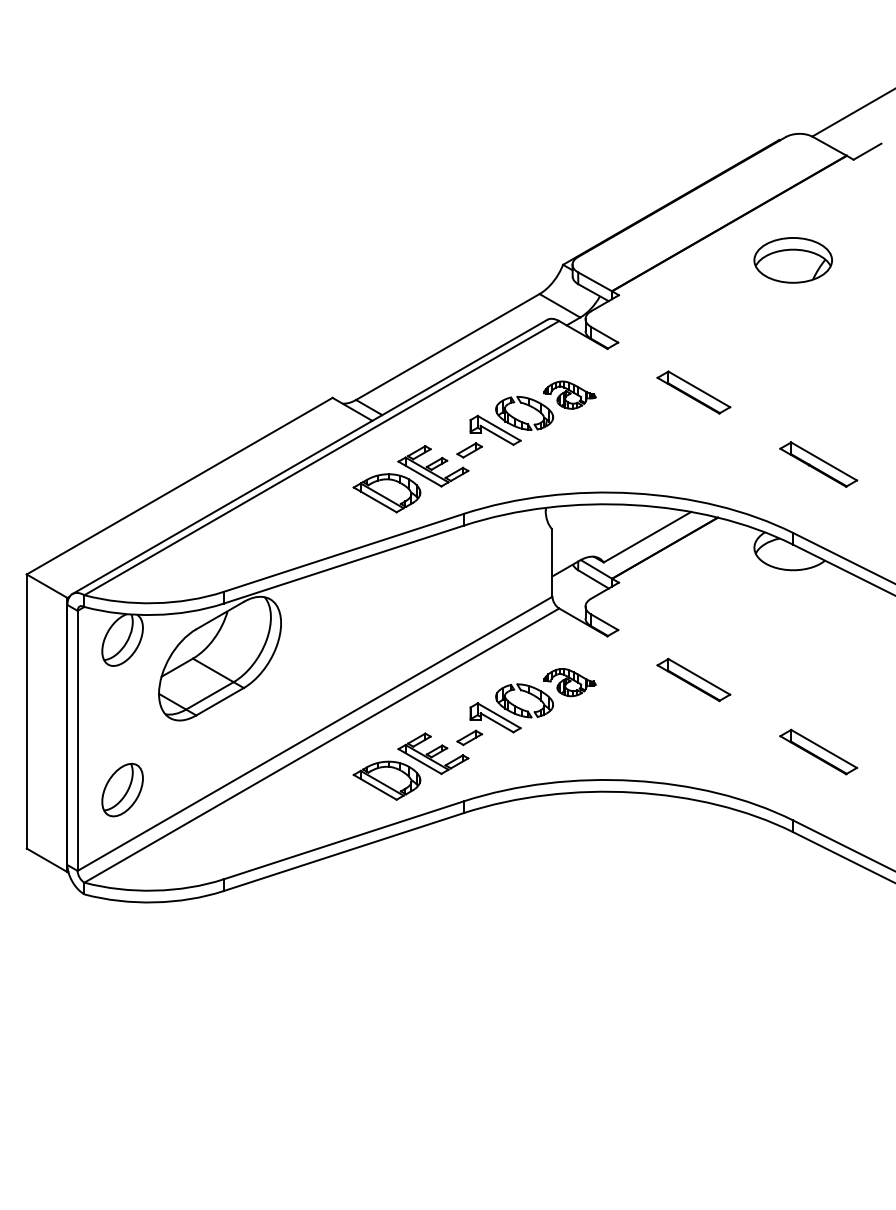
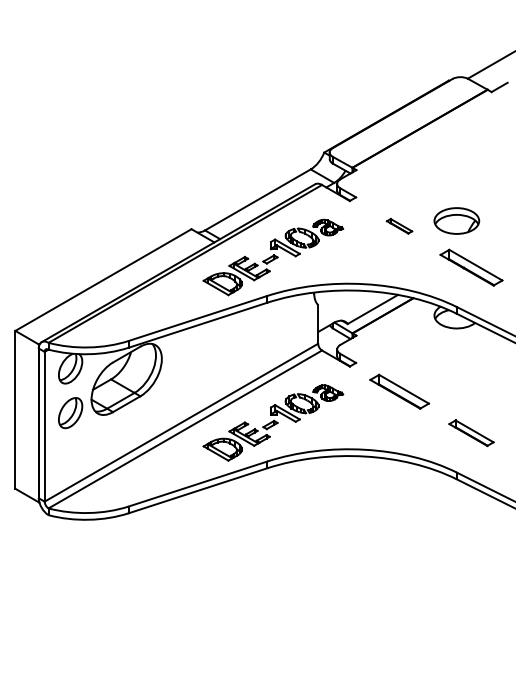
part: (792, 259) -> (456, 220), moved
part: (693, 393) -> (399, 226), size x0.6
part: (818, 464) -> (471, 267), size x1.4
part: (693, 679) -> (399, 391), size x1.4
part: (122, 790) -> (70, 413), moved

